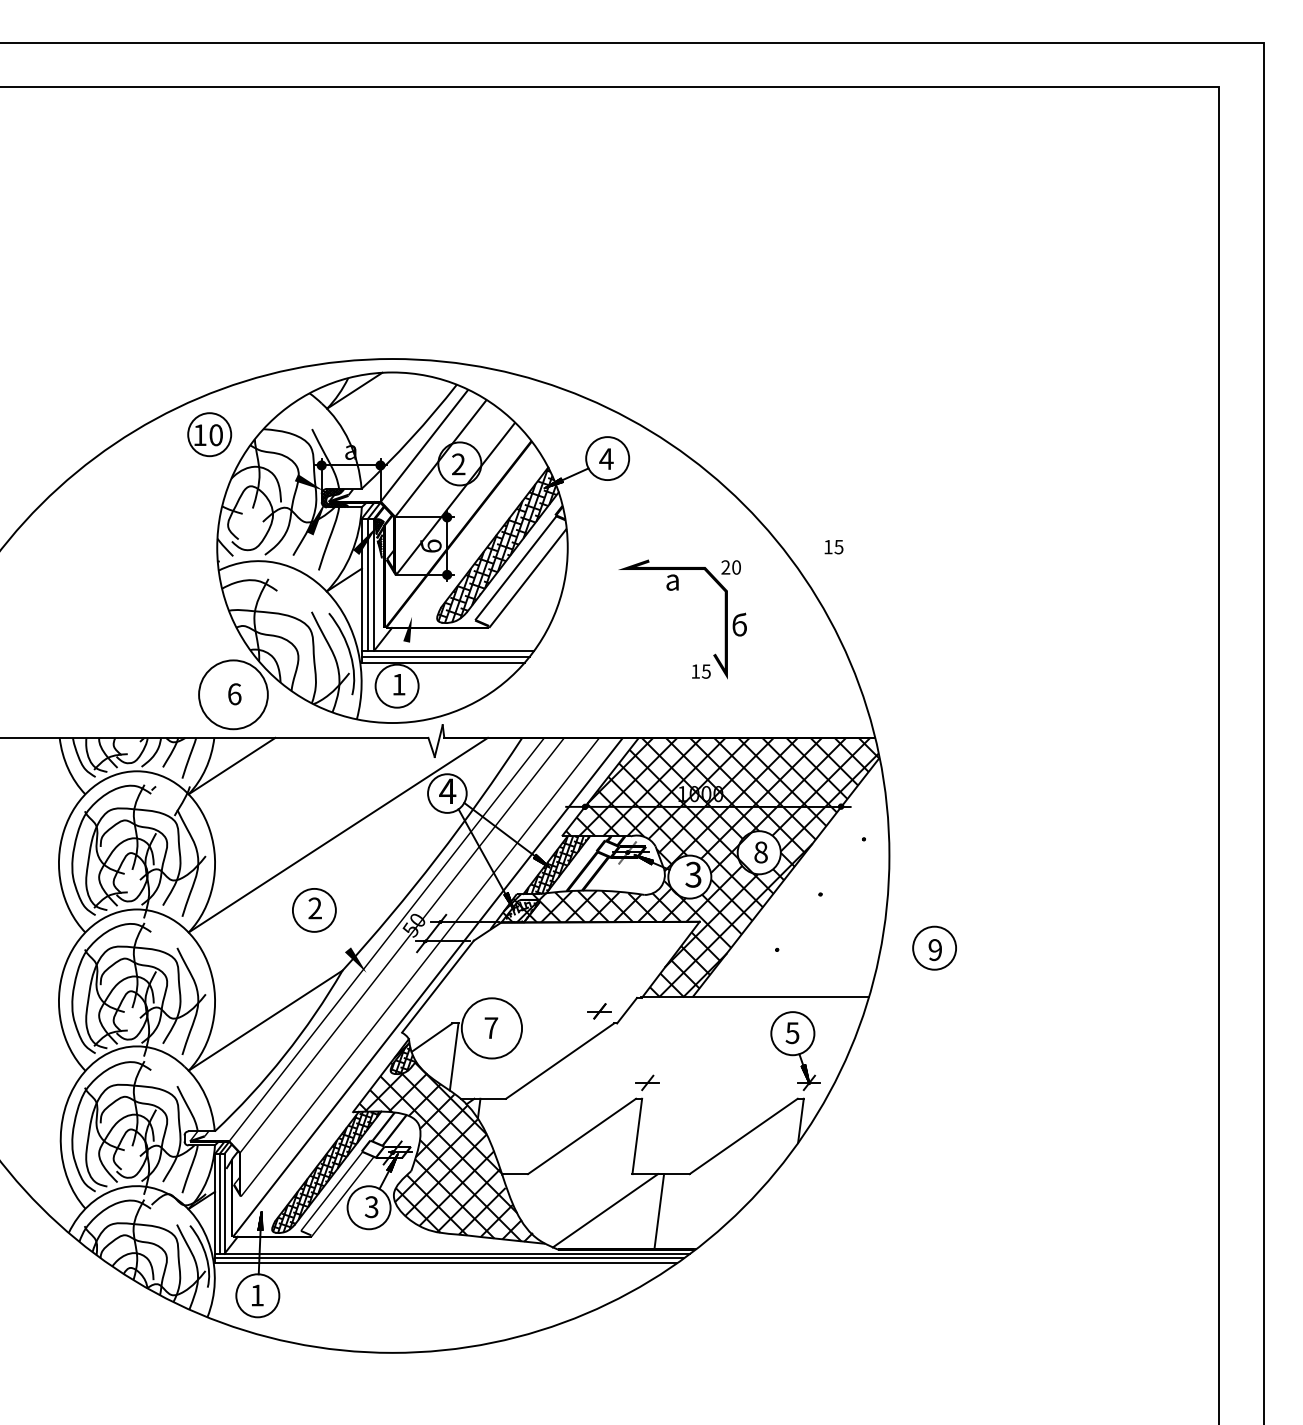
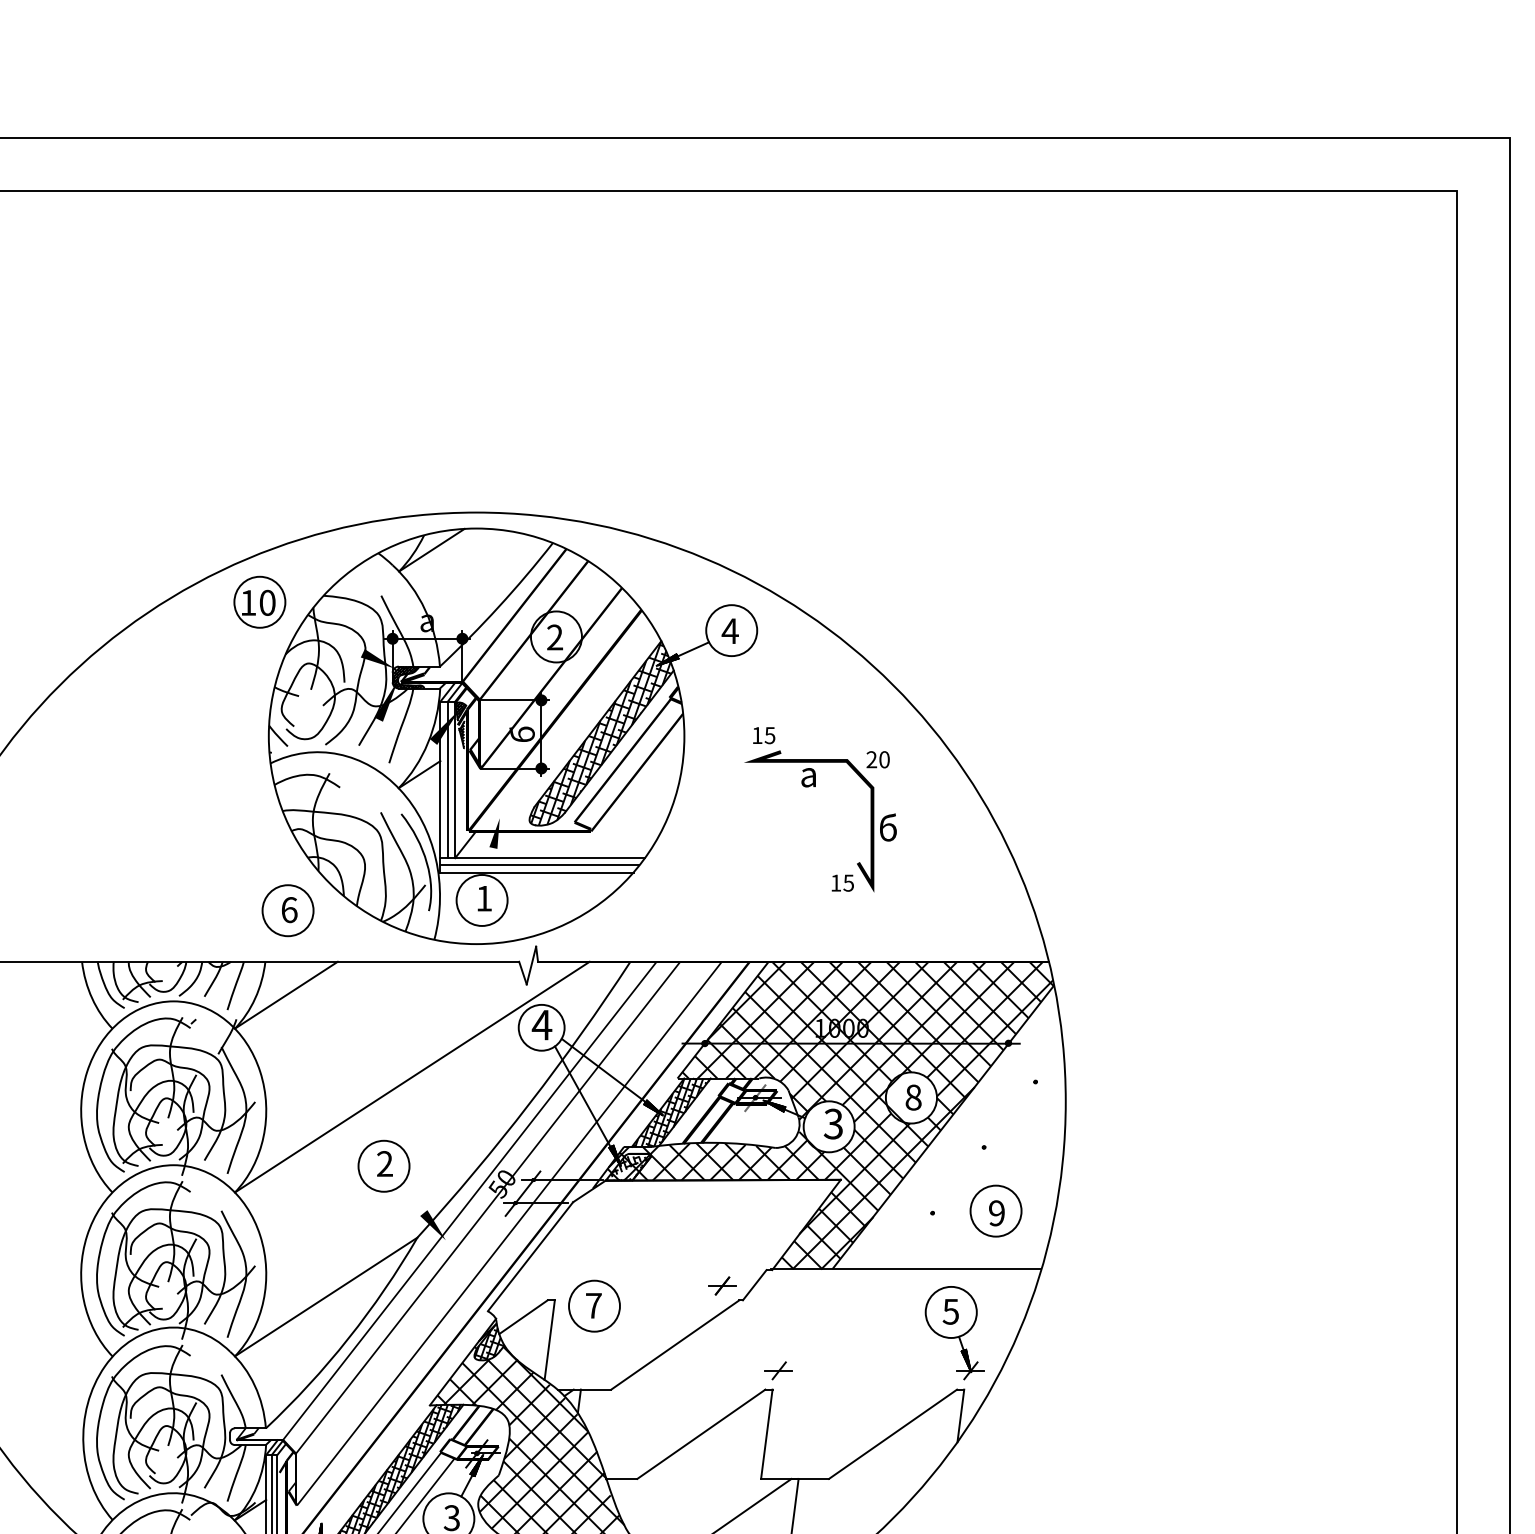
text: (833, 547) -> (763, 736), moved
circle: (232, 694) -> (286, 910), size x0.62
part: (934, 947) -> (995, 1210), moved
circle: (491, 1027) -> (593, 1305), size x0.71

